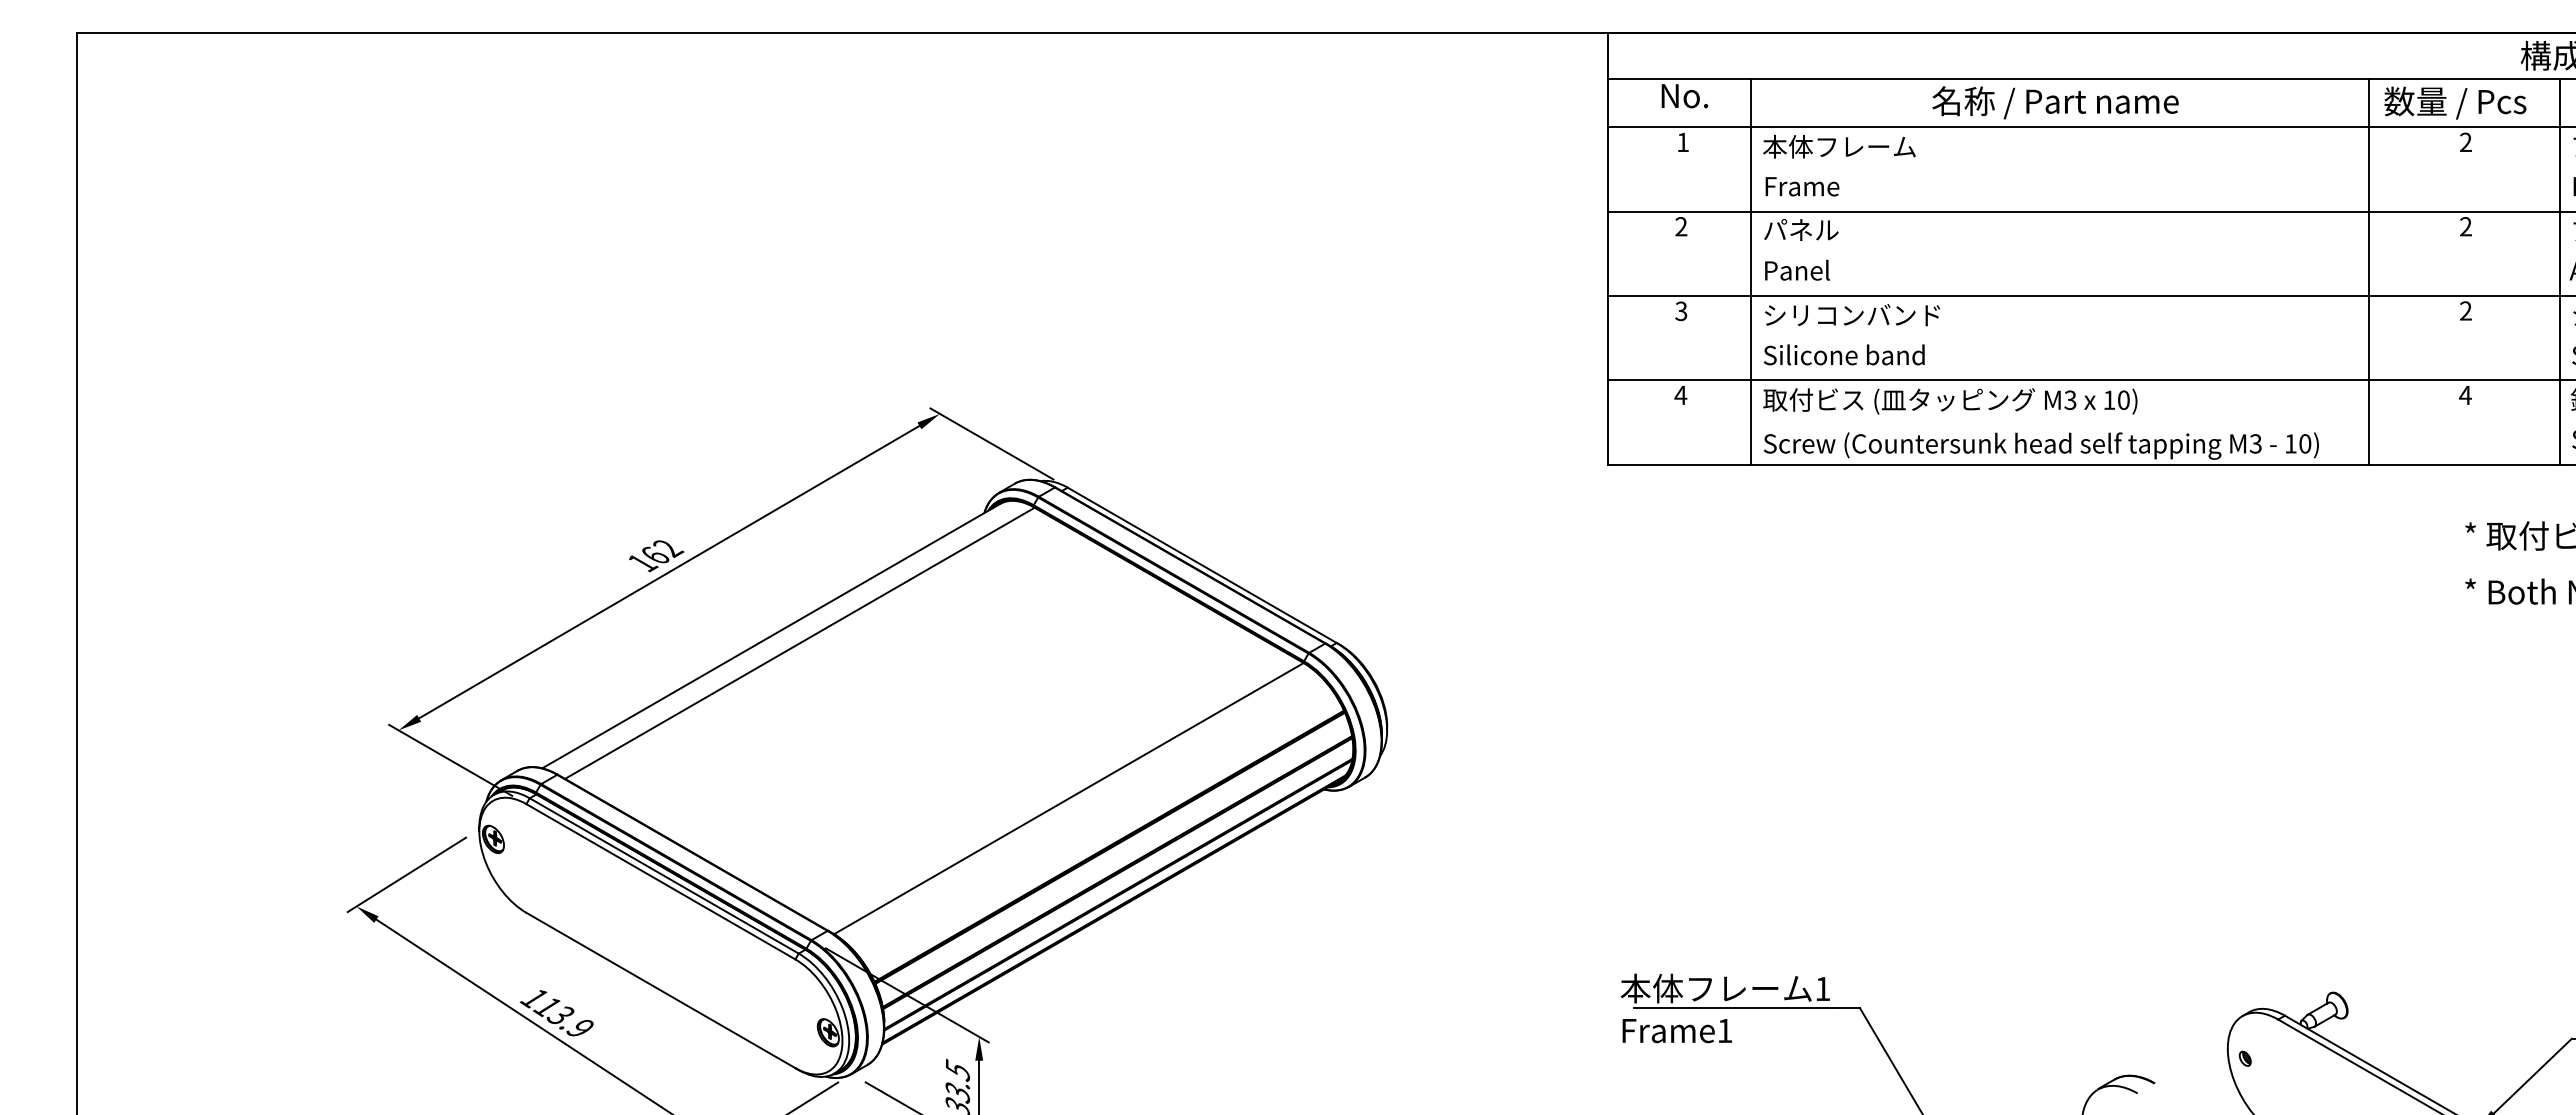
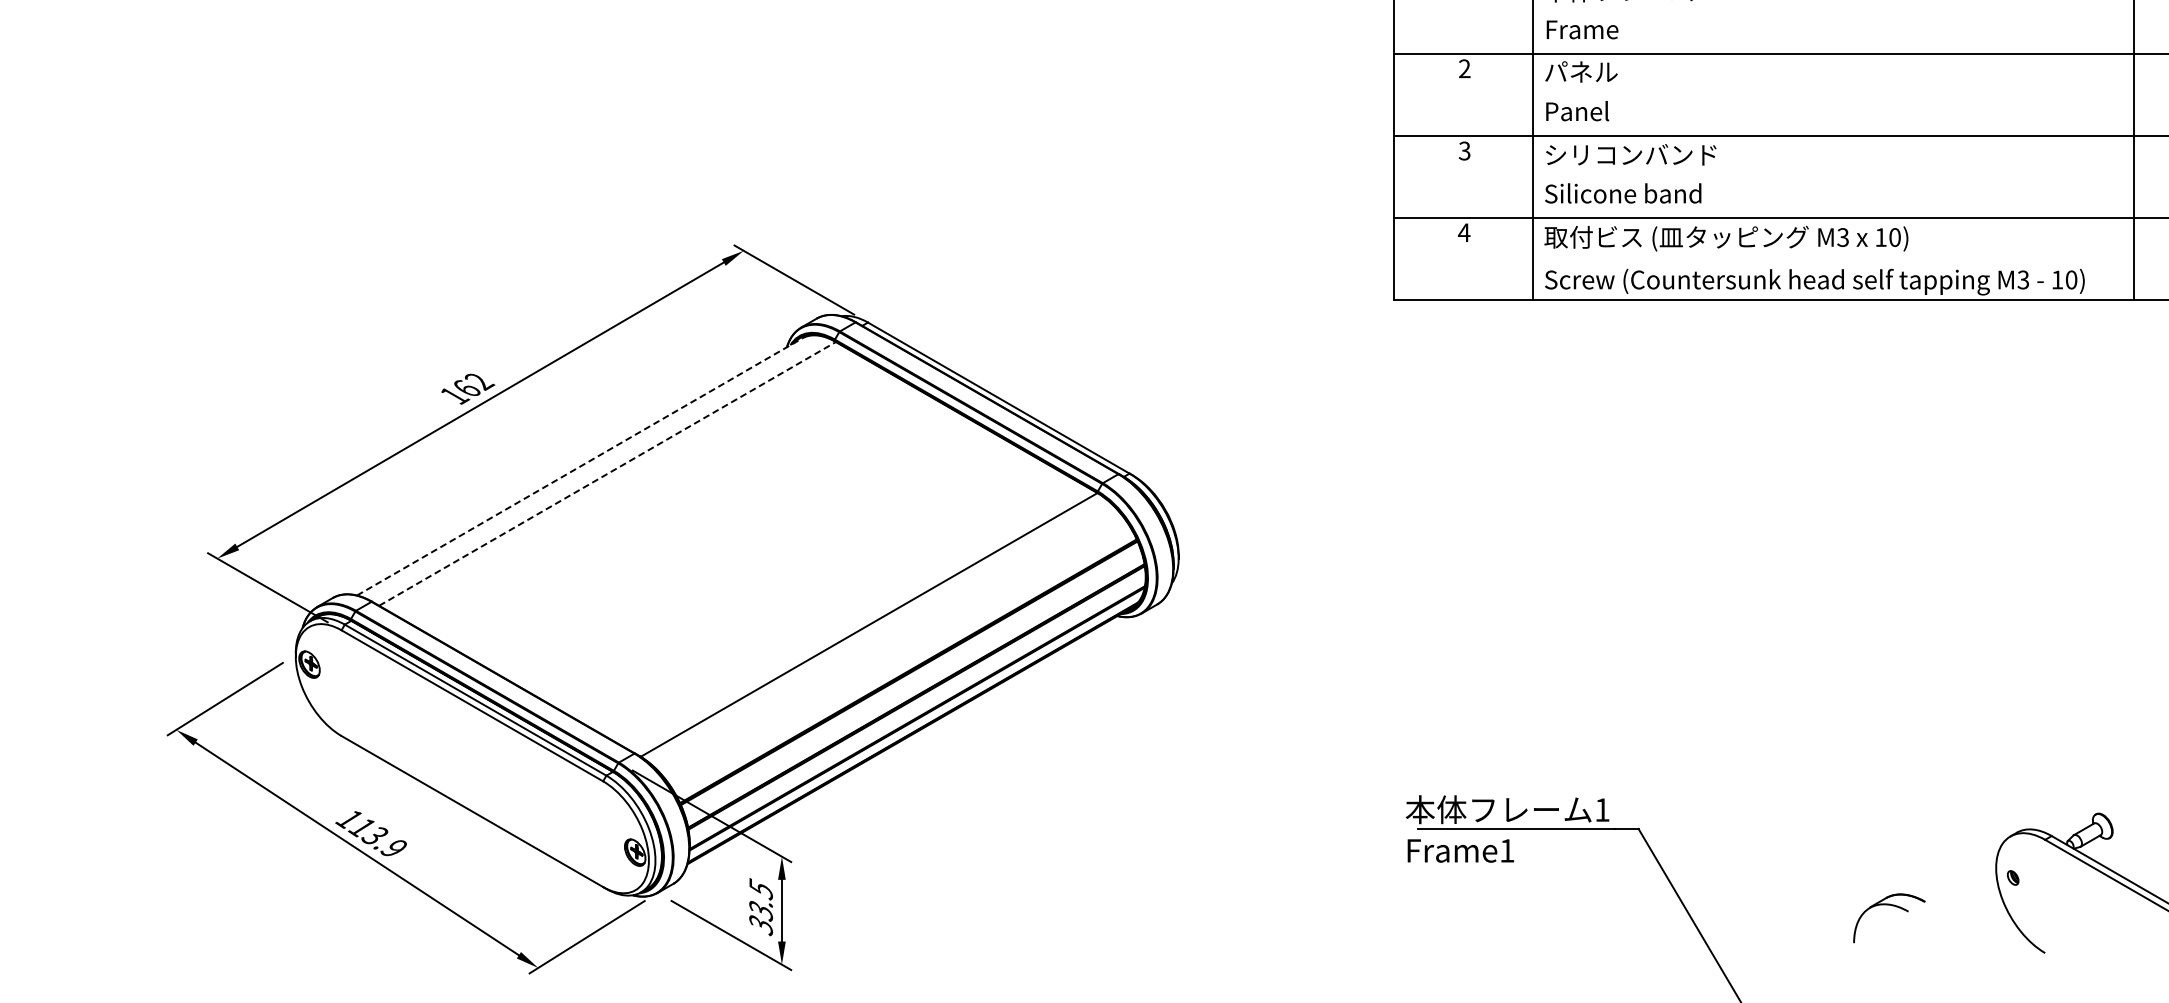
line: (771, 635) -> (579, 466), solid -> dashed
line: (800, 643) -> (608, 474), solid -> dashed

